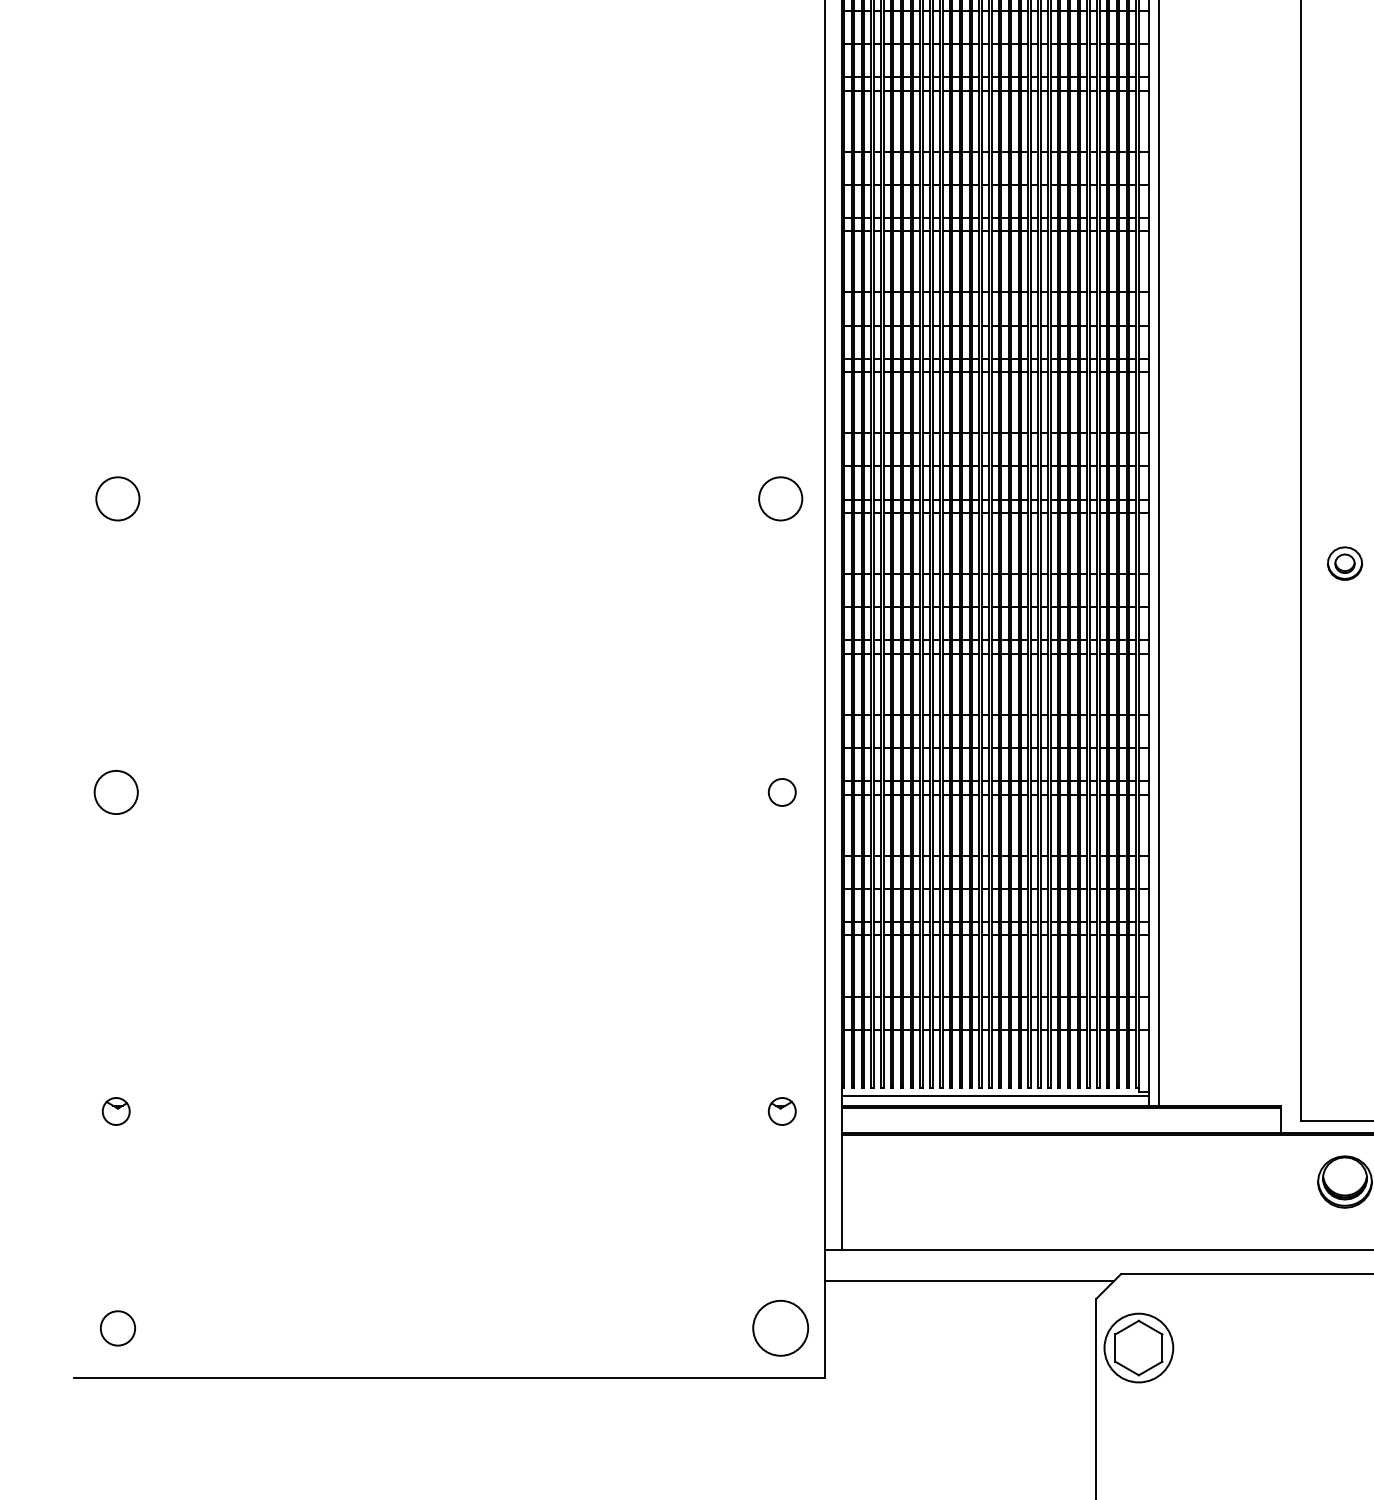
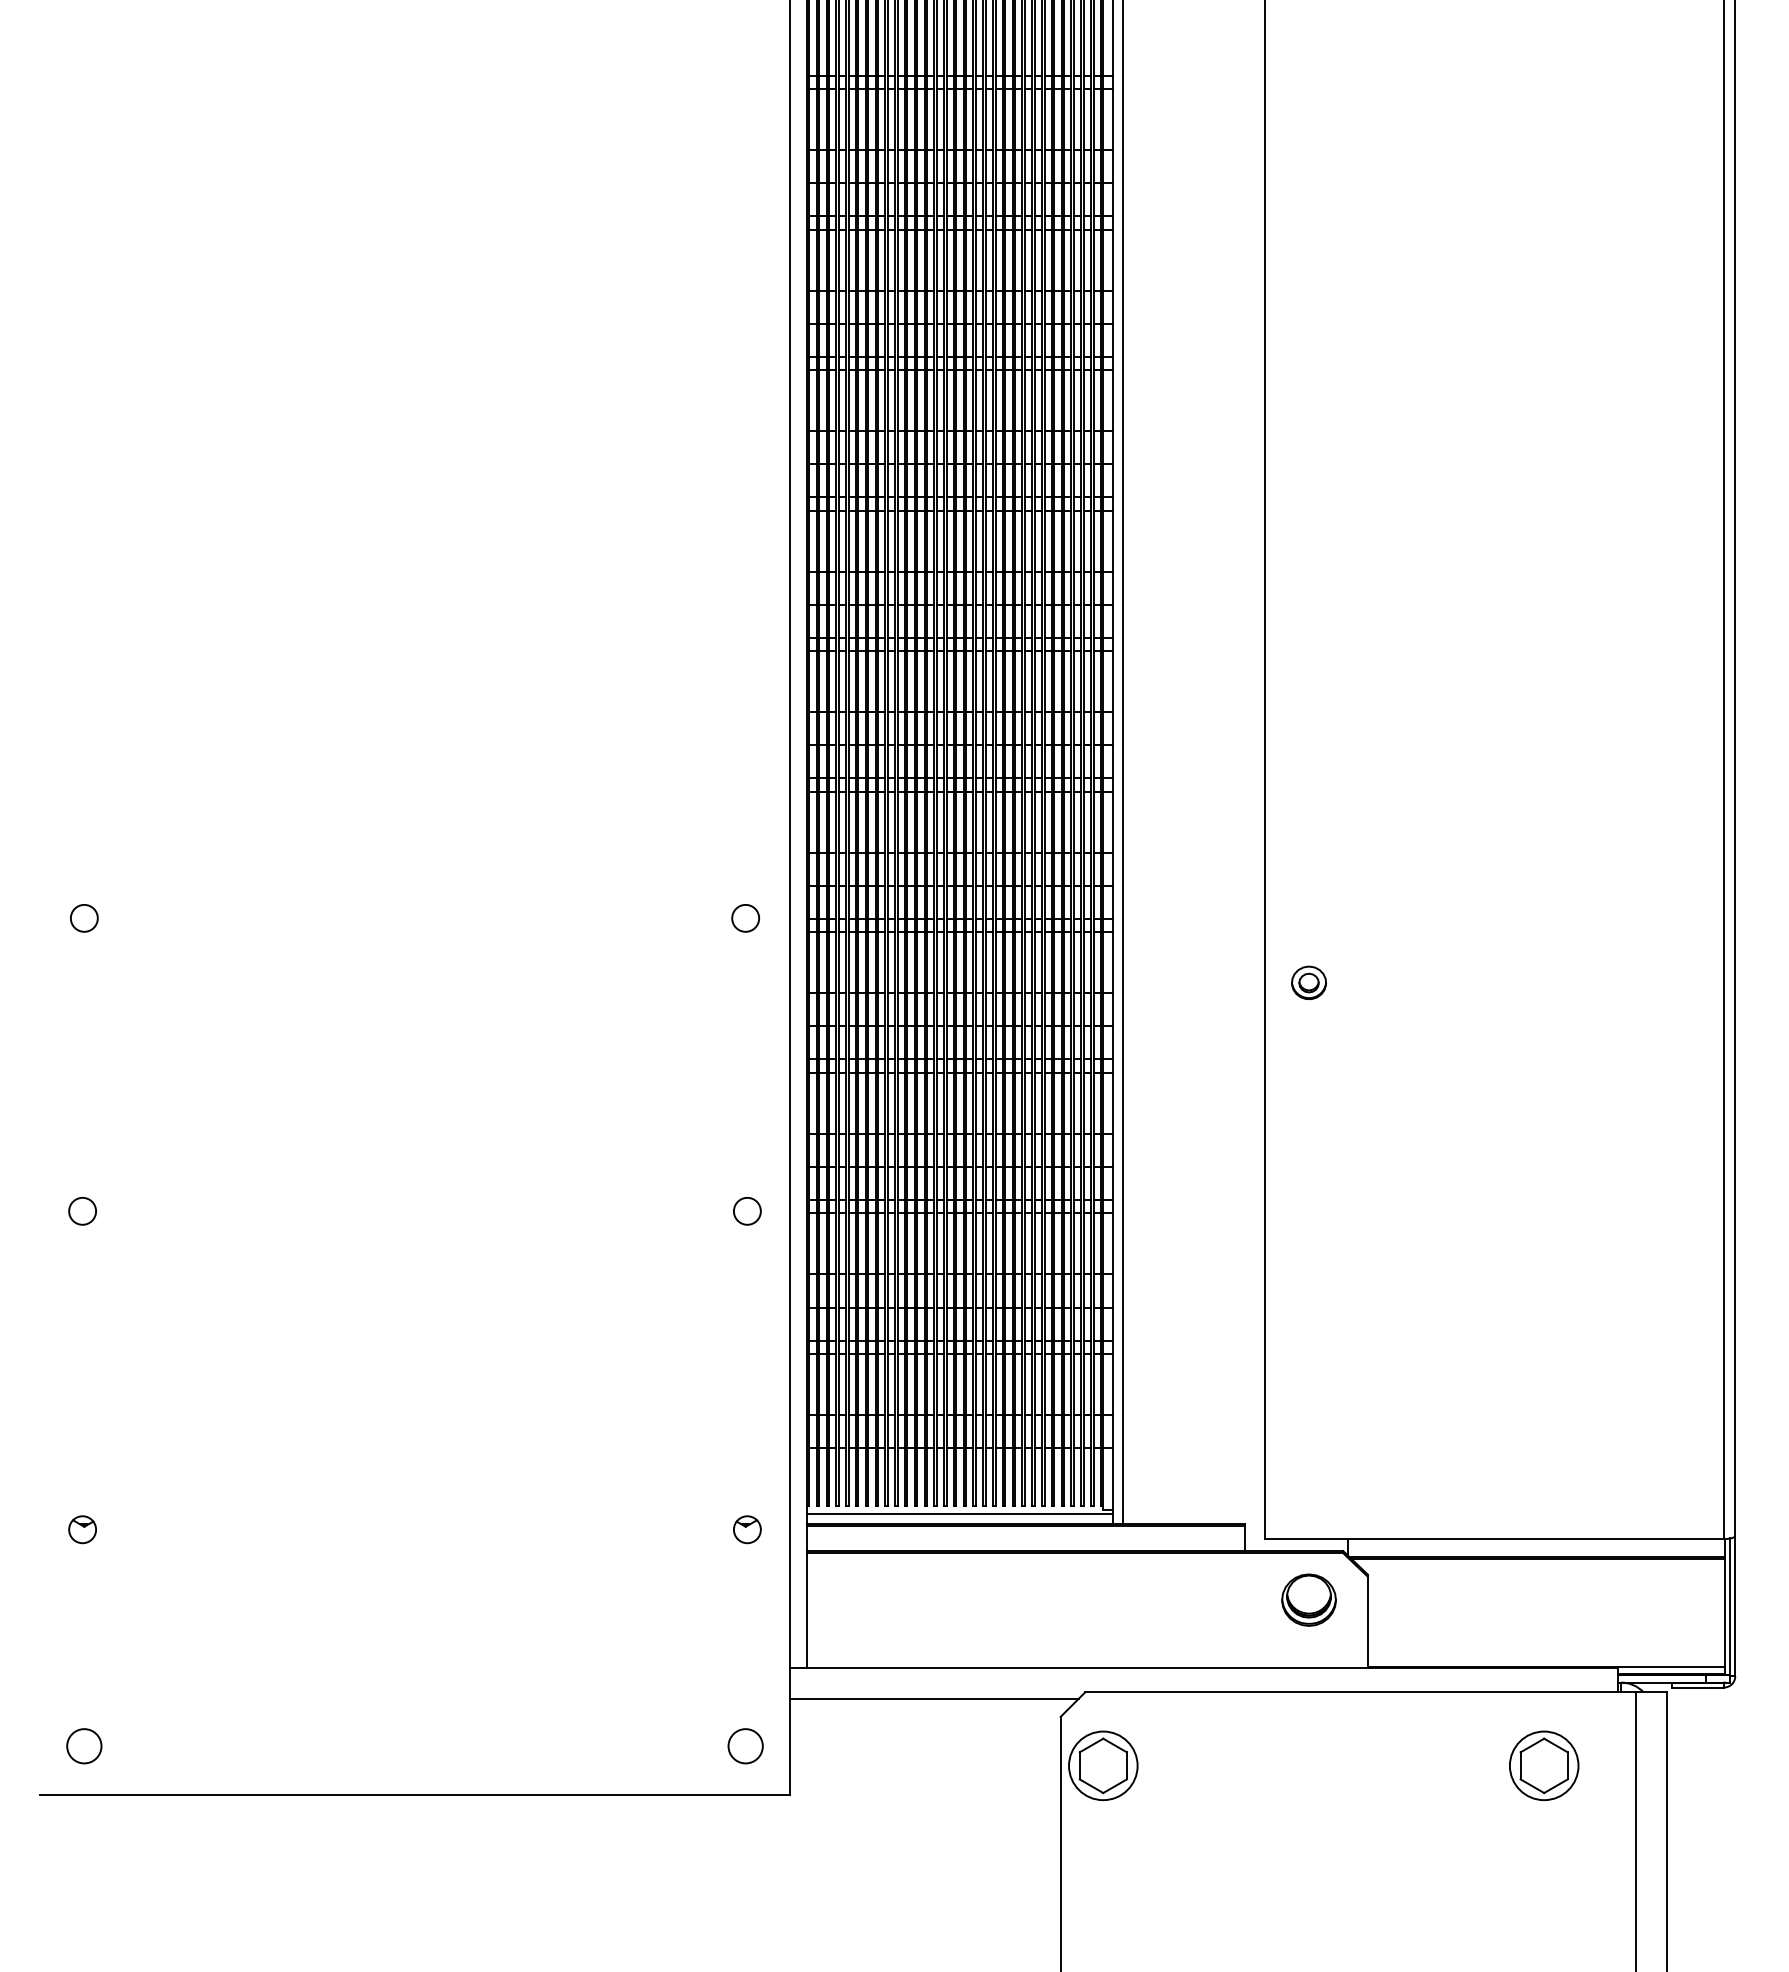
circle: (118, 499) -> (84, 918), size x0.62
circle: (780, 499) -> (745, 918), size x0.62
circle: (116, 791) -> (82, 1210), size x0.62
circle: (780, 1328) -> (745, 1746), size x0.62

